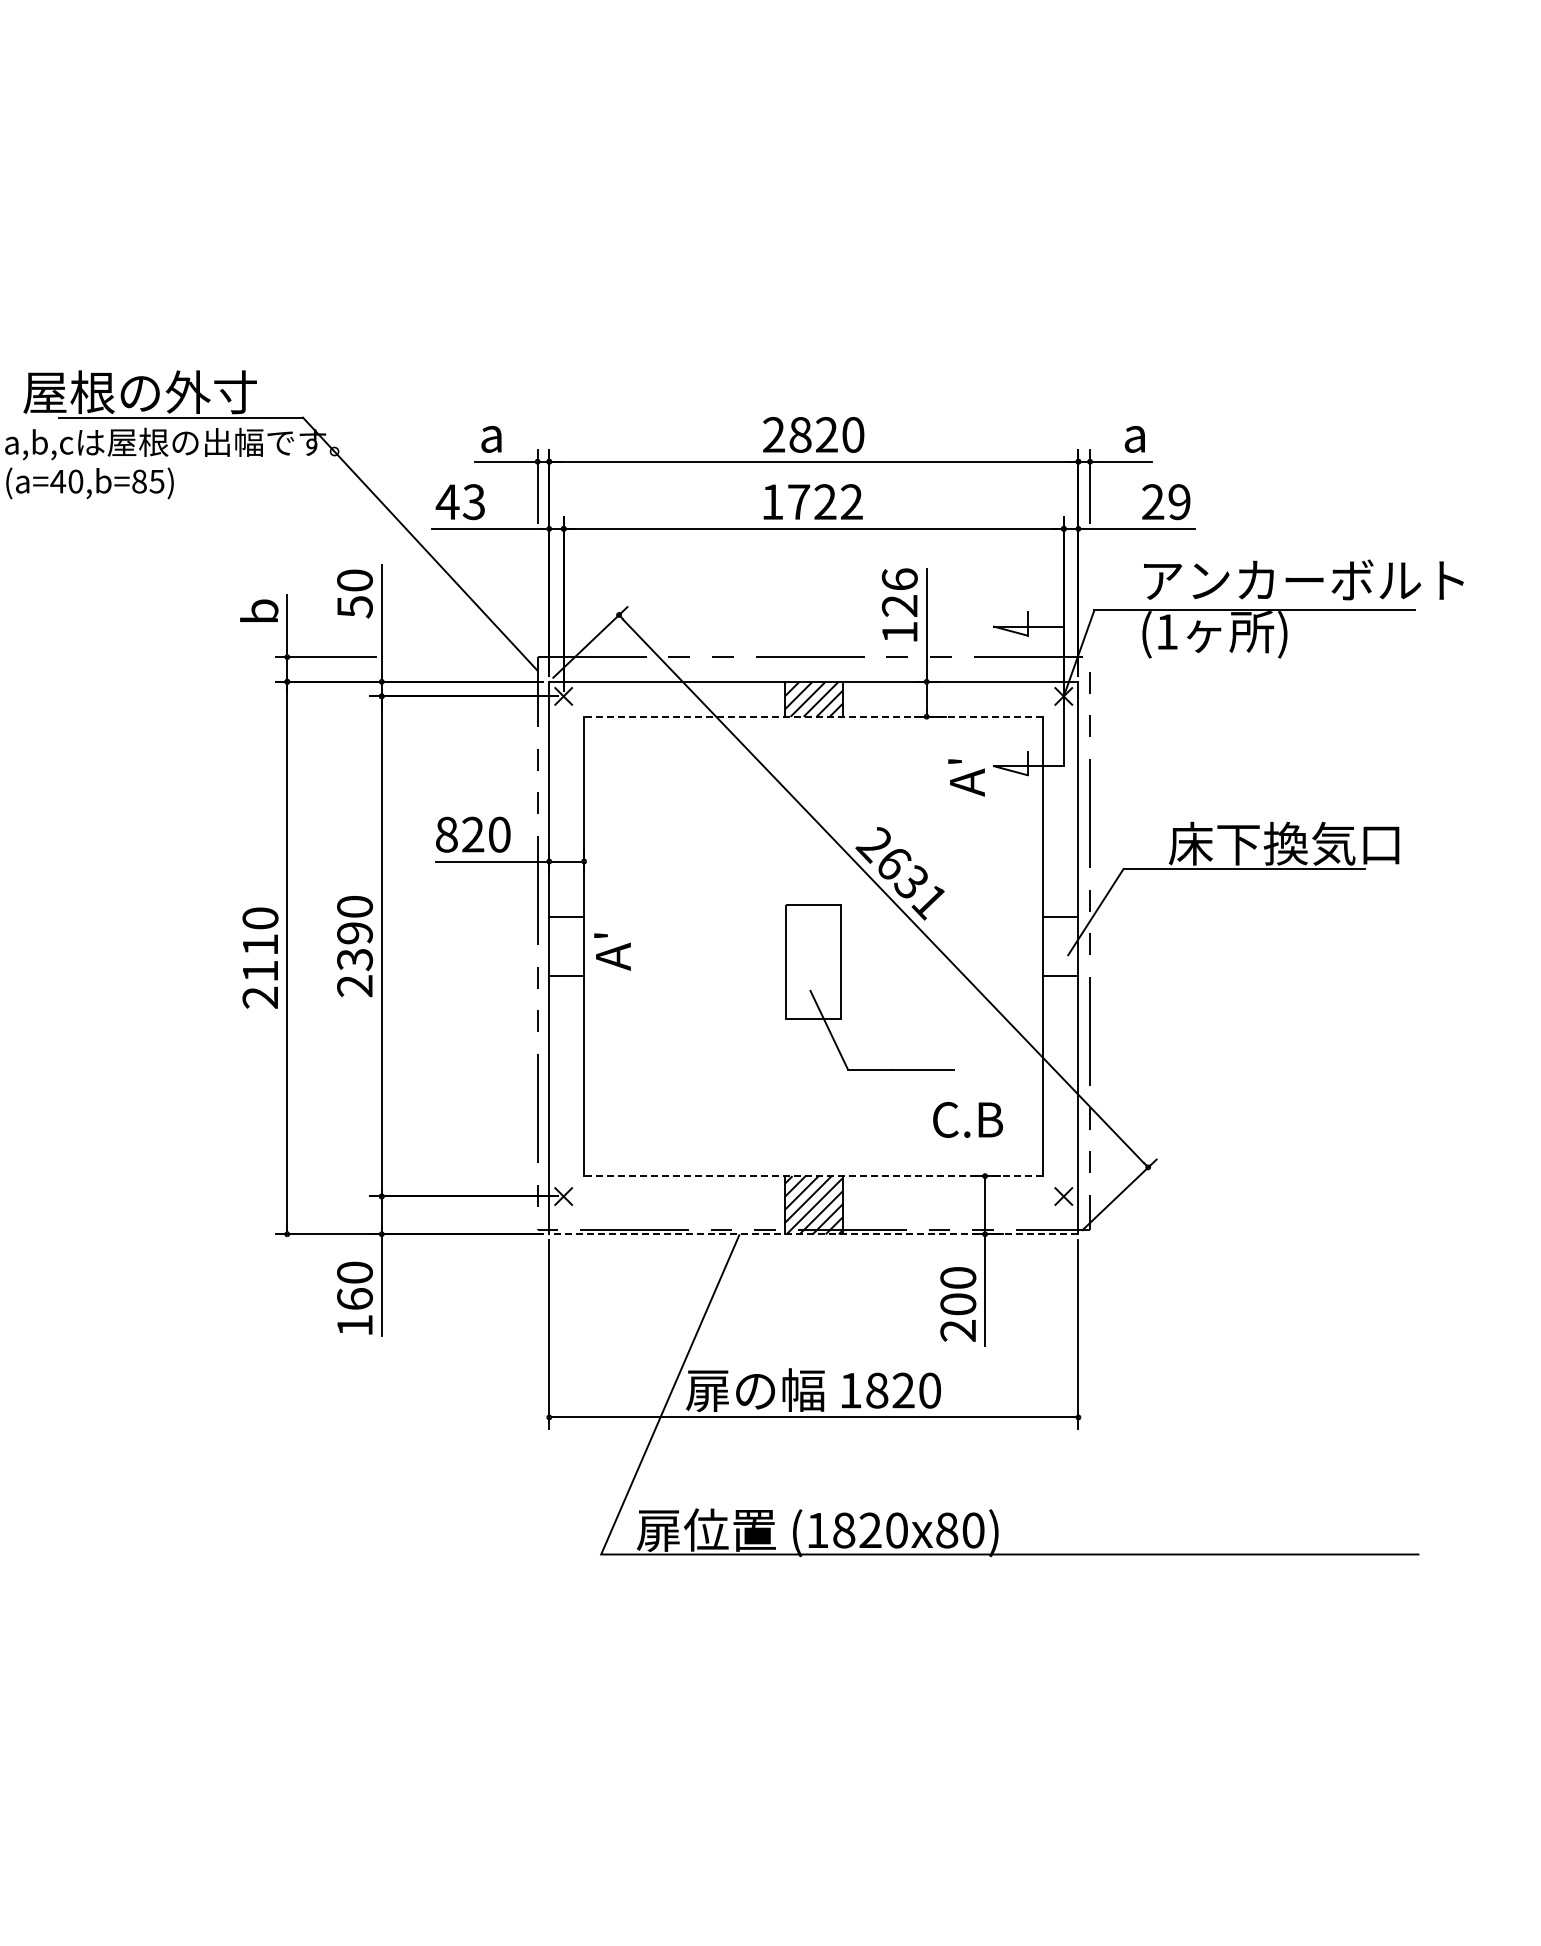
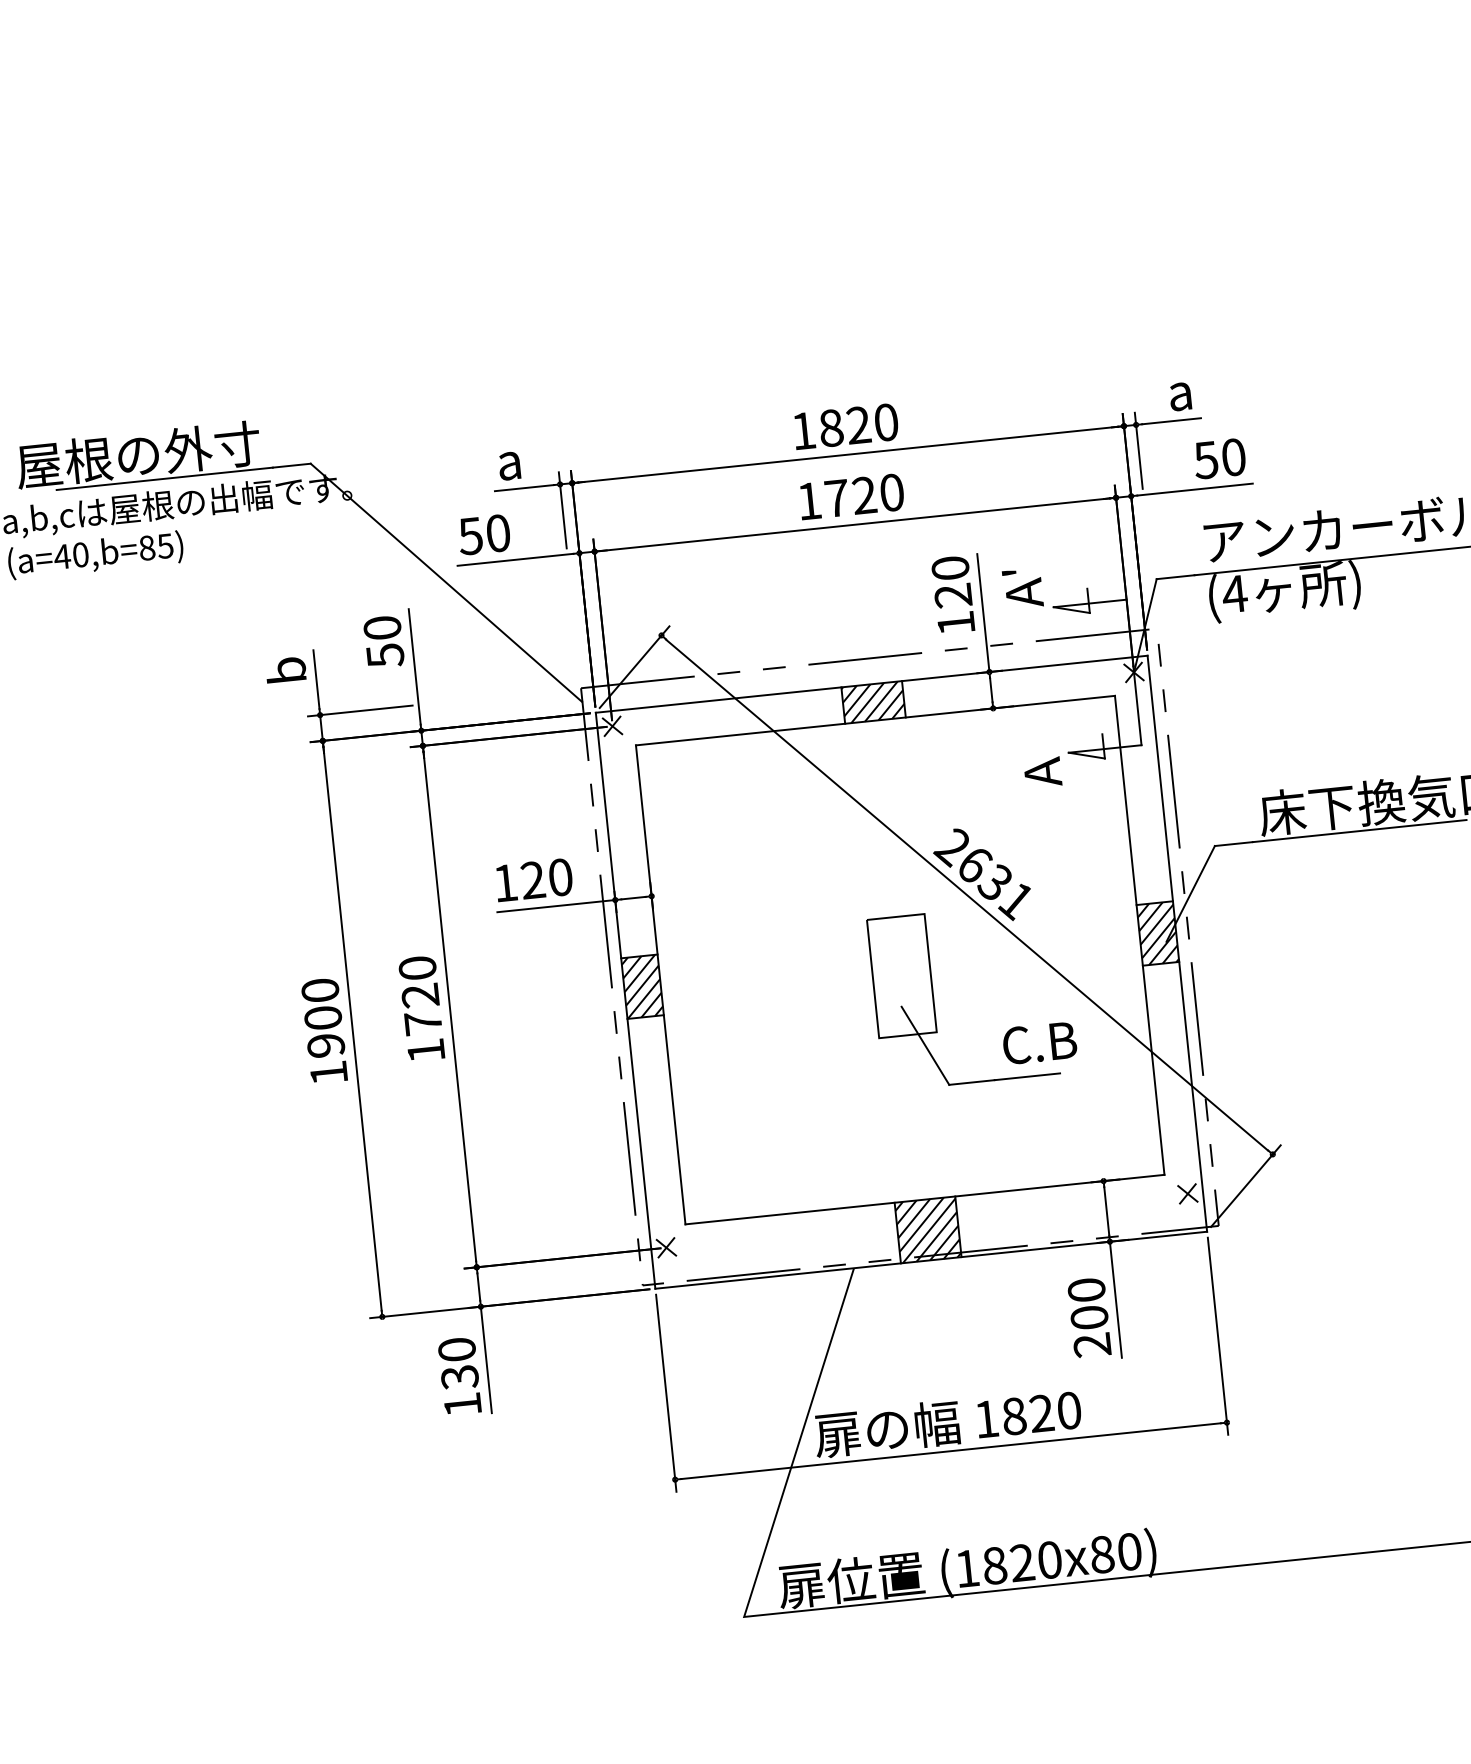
text: (773, 434) -> (803, 430), 2820 -> 1820
text: (460, 502) -> (484, 535), 43 -> 50
text: (851, 502) -> (891, 493), 1722 -> 1720
text: (1165, 502) -> (1219, 459), 29 -> 50
text: (899, 579) -> (950, 568), 126 -> 120
text: (1167, 631) -> (1235, 593), (1 -> (4
line: (813, 716) -> (875, 720), dashed -> solid
text: (954, 761) -> (1027, 752), A' -> A
text: (446, 834) -> (505, 882), 820 -> 120
hatch: (566, 946) -> (642, 986), added
hatch: (1060, 946) -> (1157, 933), added
text: (612, 951) -> (1022, 588), moved
text: (354, 959) -> (422, 1023), 2390 -> 1720
text: (260, 971) -> (326, 1045), 2110 -> 1900
text: (967, 1119) -> (1039, 1042), moved
line: (813, 1176) -> (924, 1199), dashed -> solid
line: (813, 1234) -> (931, 1260), dashed -> solid
text: (354, 1299) -> (459, 1377), 160 -> 130

